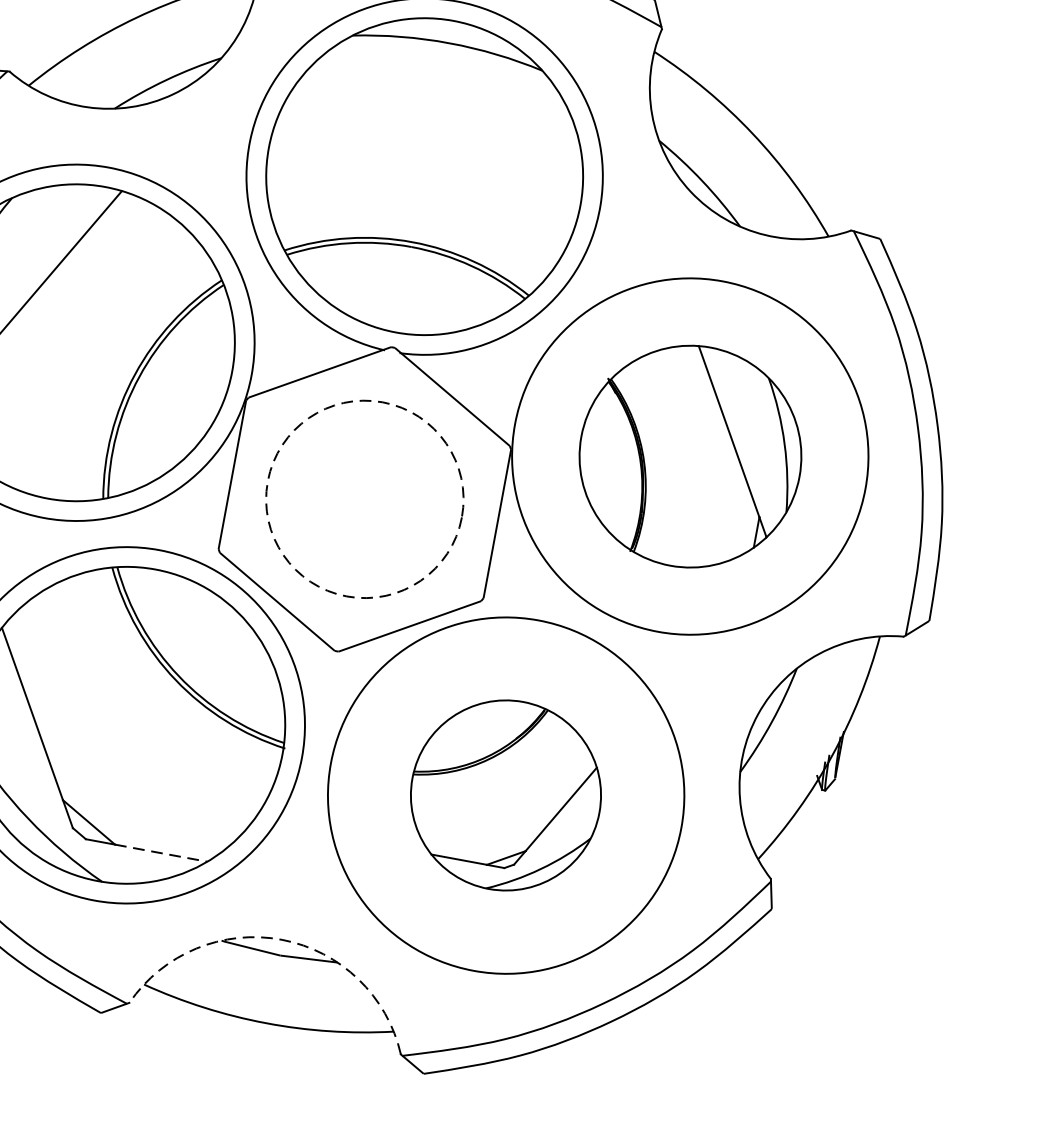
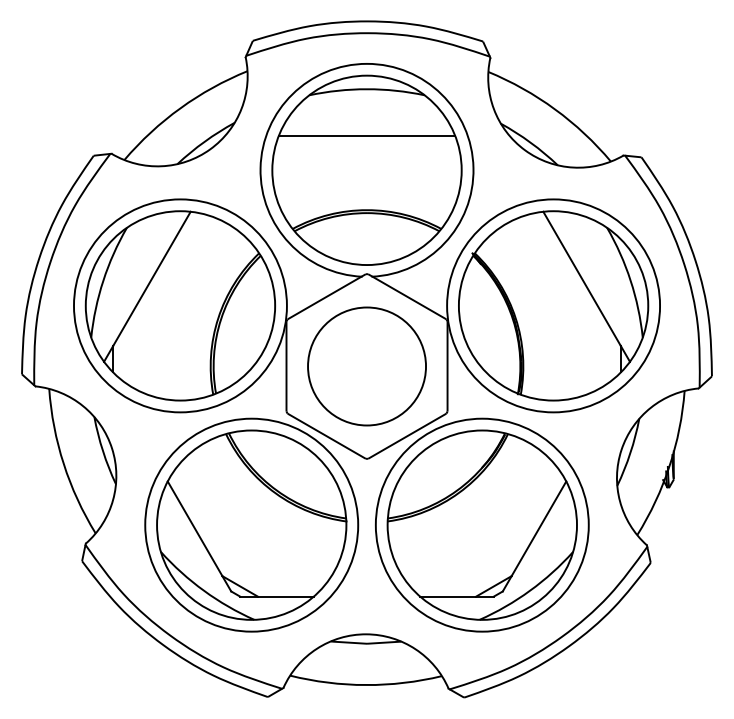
line: (434, 120) -> (366, 136), added
part: (690, 455) -> (553, 305), size x1.43
circle: (365, 499) -> (367, 366), dashed -> solid
part: (505, 794) -> (481, 524), size x1.67
line: (162, 853) -> (286, 596), dashed -> solid
arc: (282, 940) -> (366, 634), dashed -> solid

